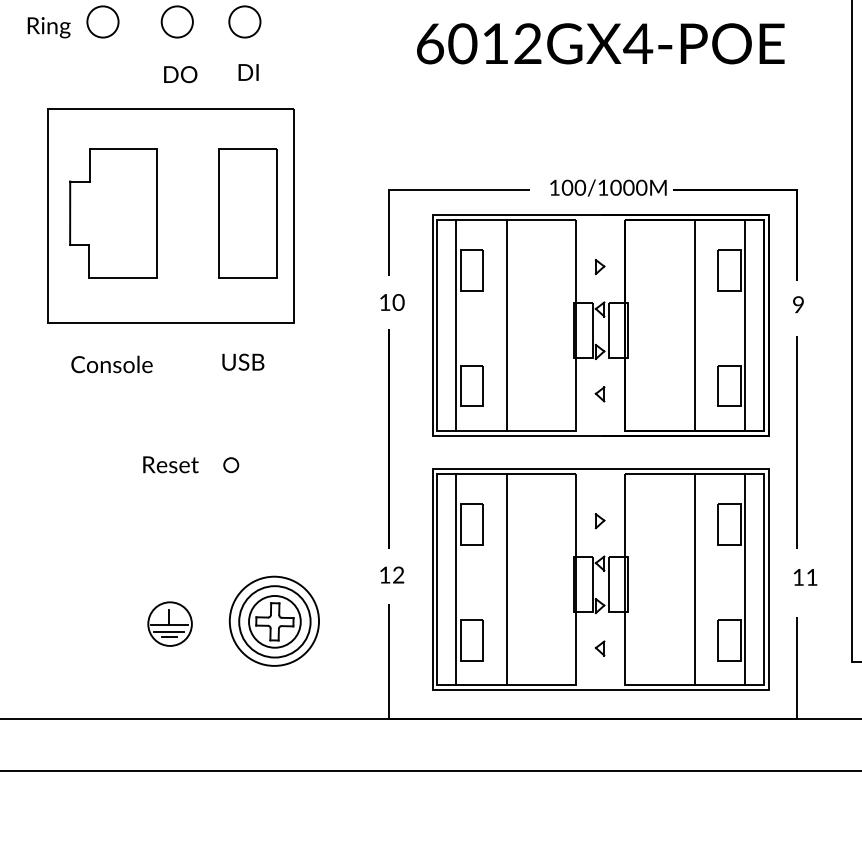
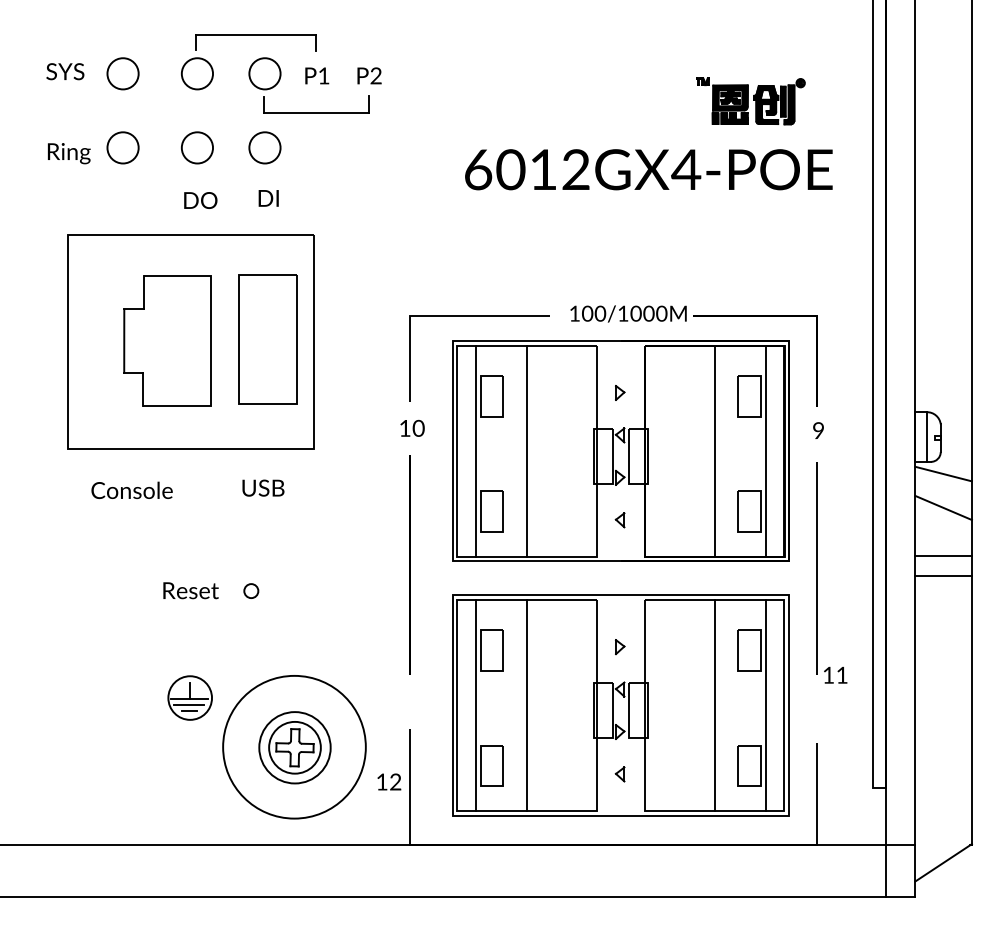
text: (600, 43) -> (648, 169), moved
part: (113, 212) -> (167, 340), moved
text: (392, 574) -> (389, 781), moved
text: (805, 576) -> (835, 674), moved
circle: (274, 620) -> (294, 746), size x1.6
part: (169, 623) -> (189, 697), moved

